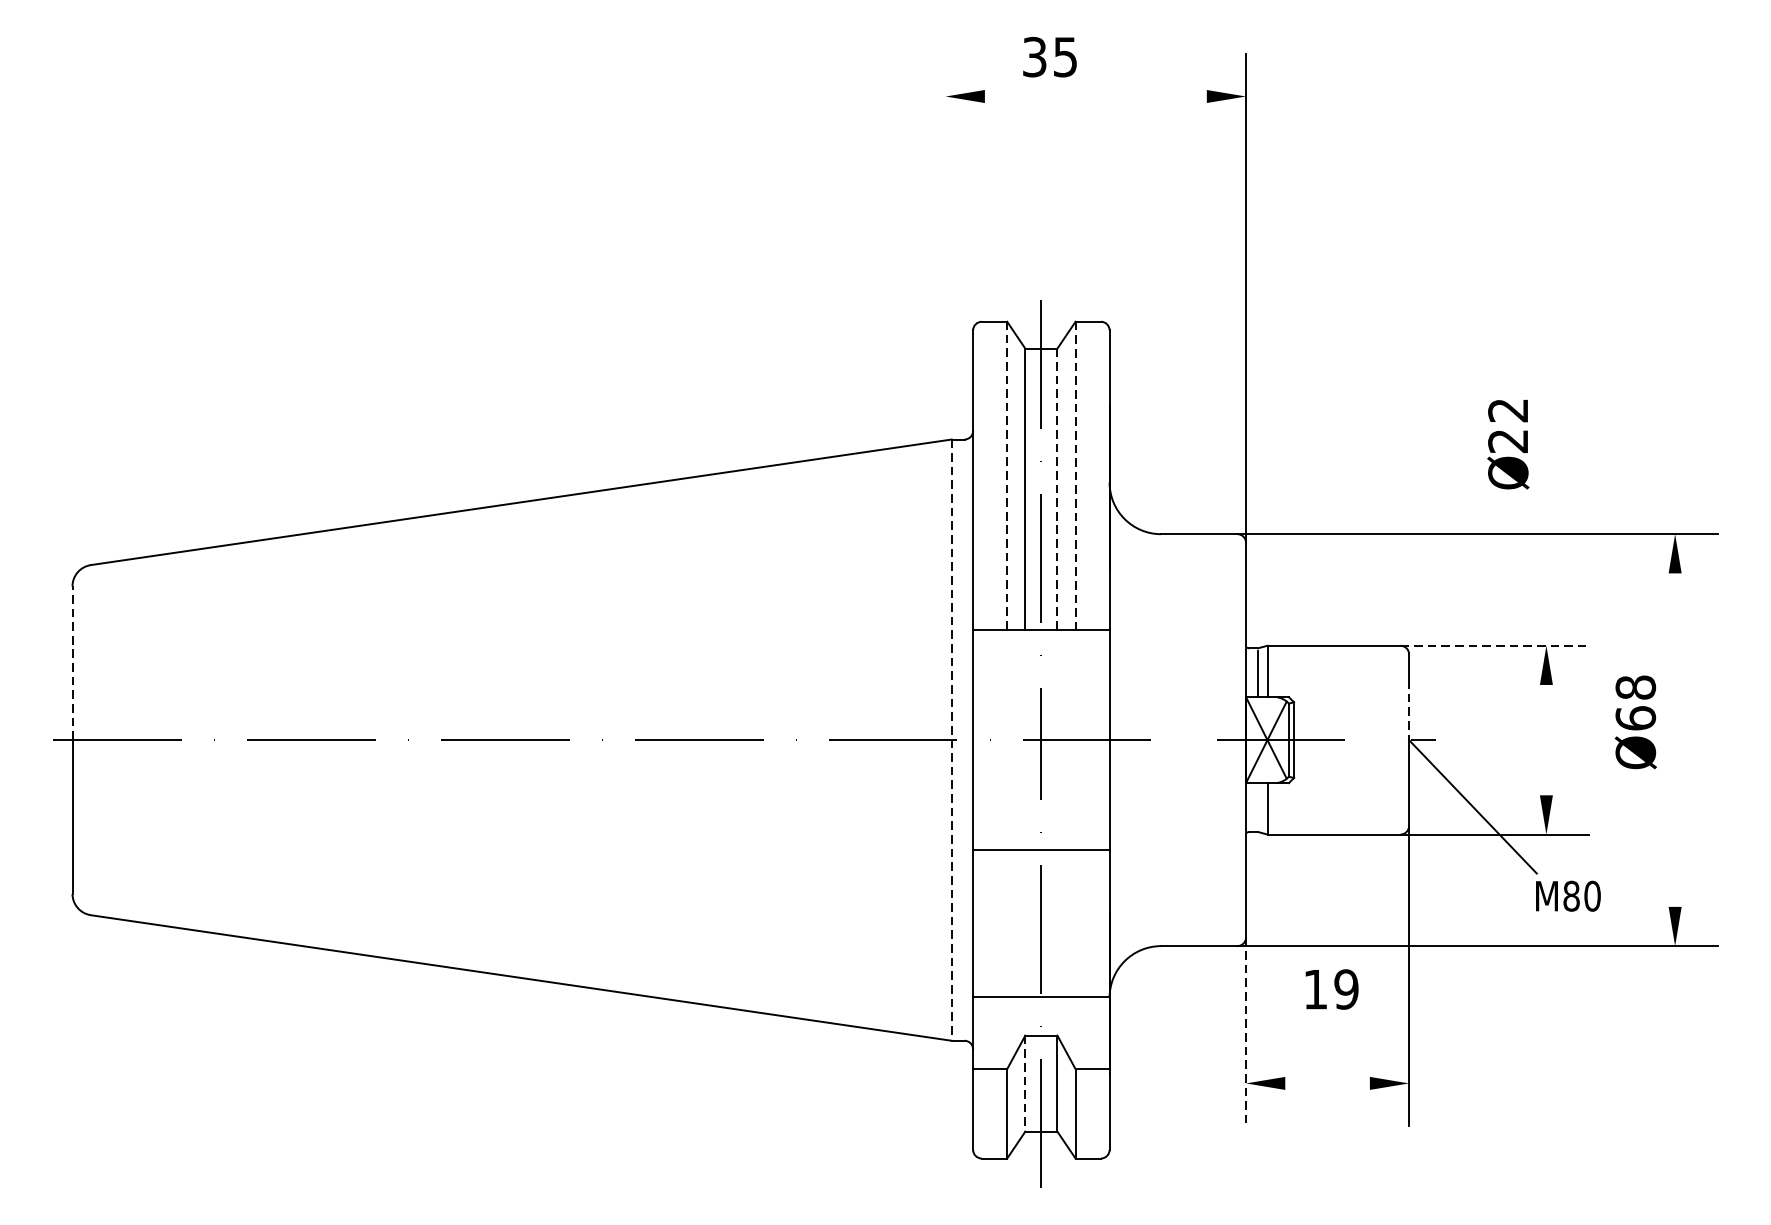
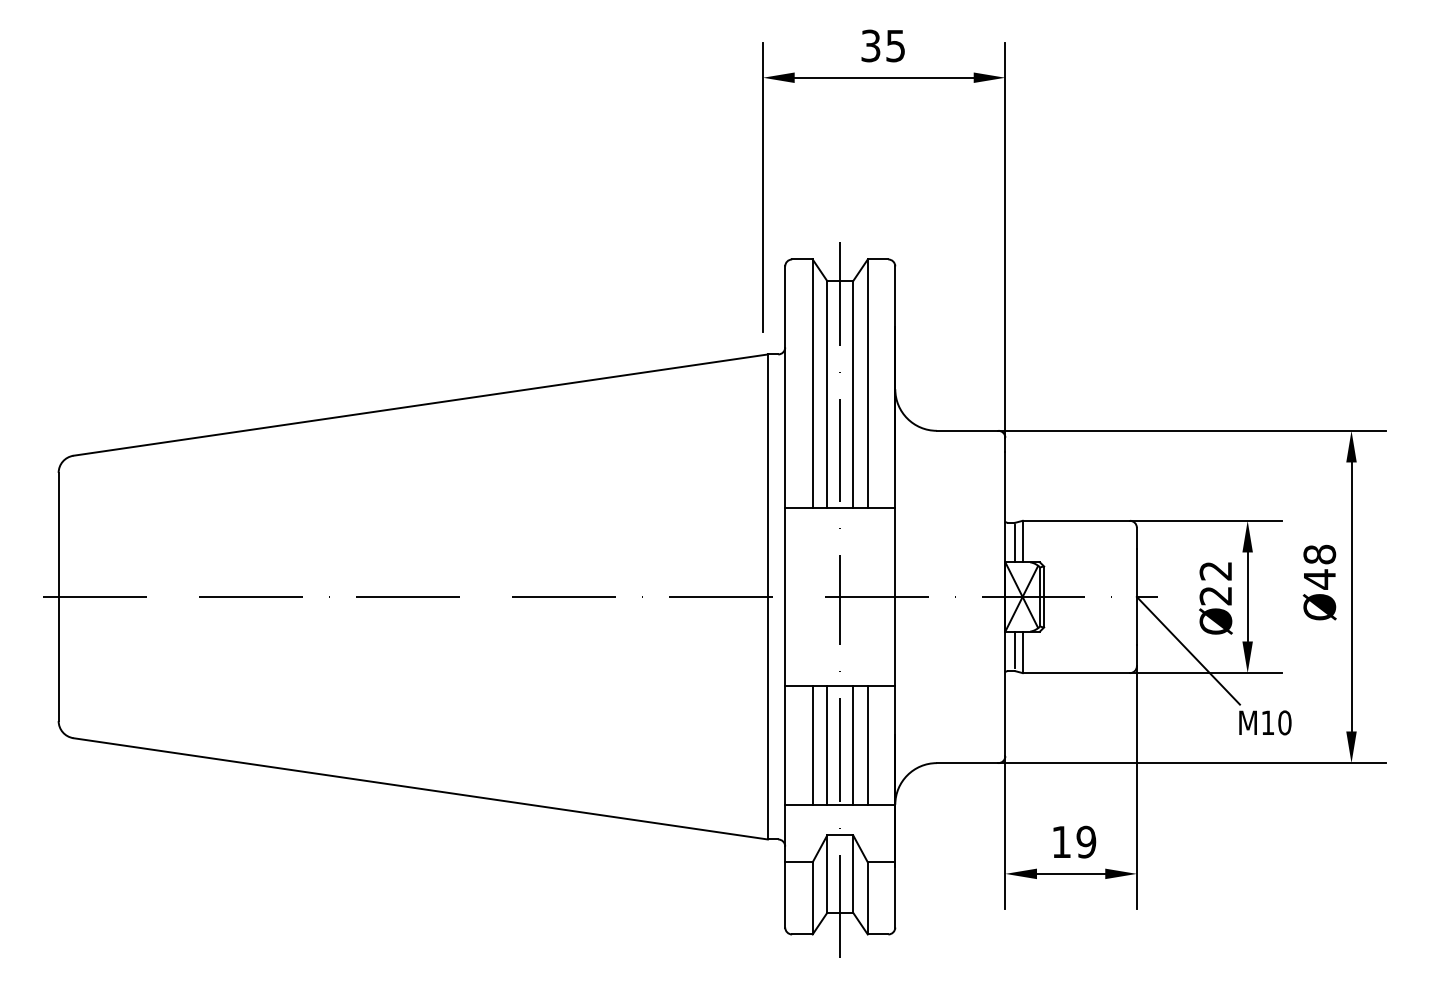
text: (1049, 56) -> (882, 45), moved
line: (1094, 96) -> (883, 77), added
line: (946, 232) -> (763, 187), added
text: (1507, 444) -> (1215, 598), moved
line: (1006, 475) -> (812, 383), dashed -> solid
line: (1075, 476) -> (867, 384), dashed -> solid
line: (1057, 487) -> (853, 393), dashed -> solid
line: (1495, 645) -> (1206, 520), dashed -> solid
line: (72, 662) -> (58, 534), dashed -> solid
line: (1408, 711) -> (1136, 573), dashed -> solid
text: (1635, 718) -> (1319, 579), Ø68 -> Ø48
line: (951, 739) -> (767, 596), dashed -> solid
line: (1546, 739) -> (1247, 596), added
line: (1675, 739) -> (1351, 596), added
line: (1257, 805) -> (1014, 649), added
text: (1570, 895) -> (1267, 722), M80 -> M10
line: (1006, 923) -> (812, 744), added
line: (1025, 923) -> (827, 744), added
line: (1057, 923) -> (853, 744), added
line: (1075, 923) -> (867, 744), added
text: (1331, 988) -> (1074, 841), moved
line: (1246, 1032) -> (1005, 832), dashed -> solid
line: (1328, 1082) -> (1071, 873), added
line: (1025, 1084) -> (827, 874), dashed -> solid

